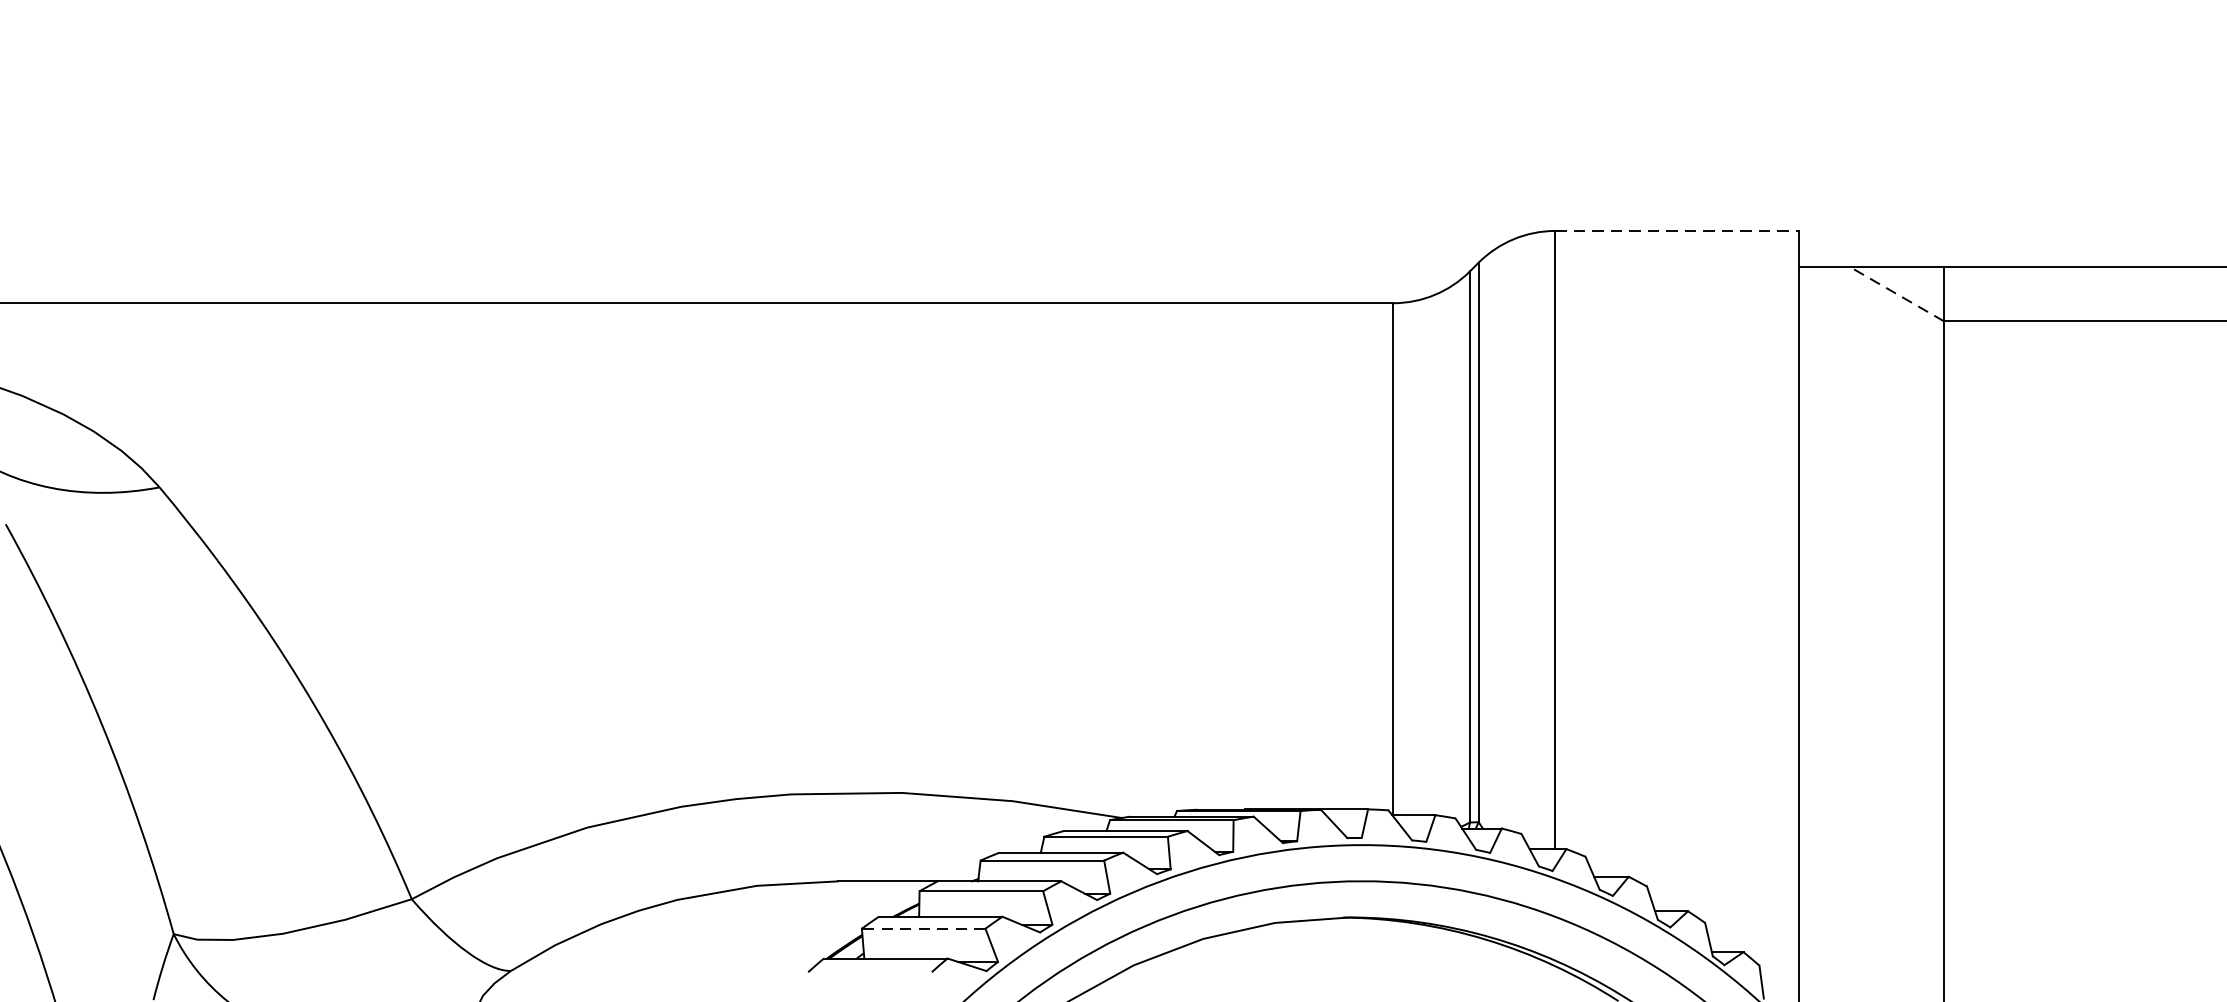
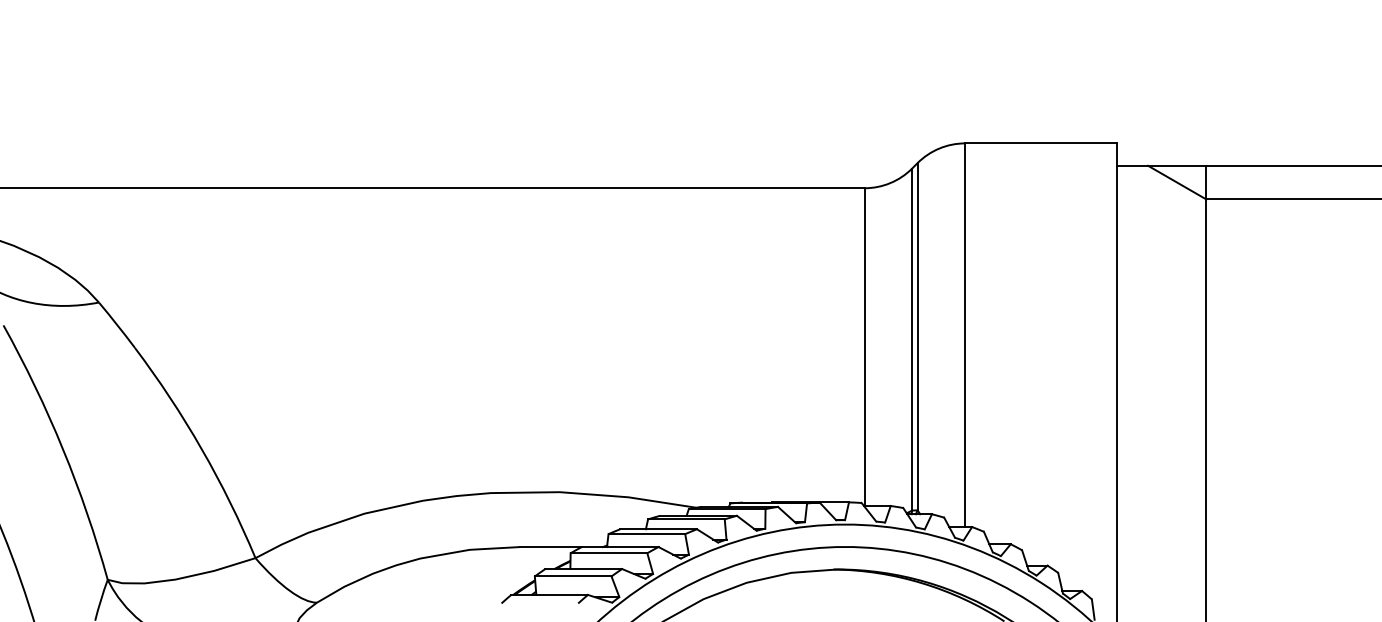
line: (1676, 231) -> (1040, 143), dashed -> solid
line: (1897, 293) -> (1177, 182), dashed -> solid
line: (922, 928) -> (572, 576), dashed -> solid

